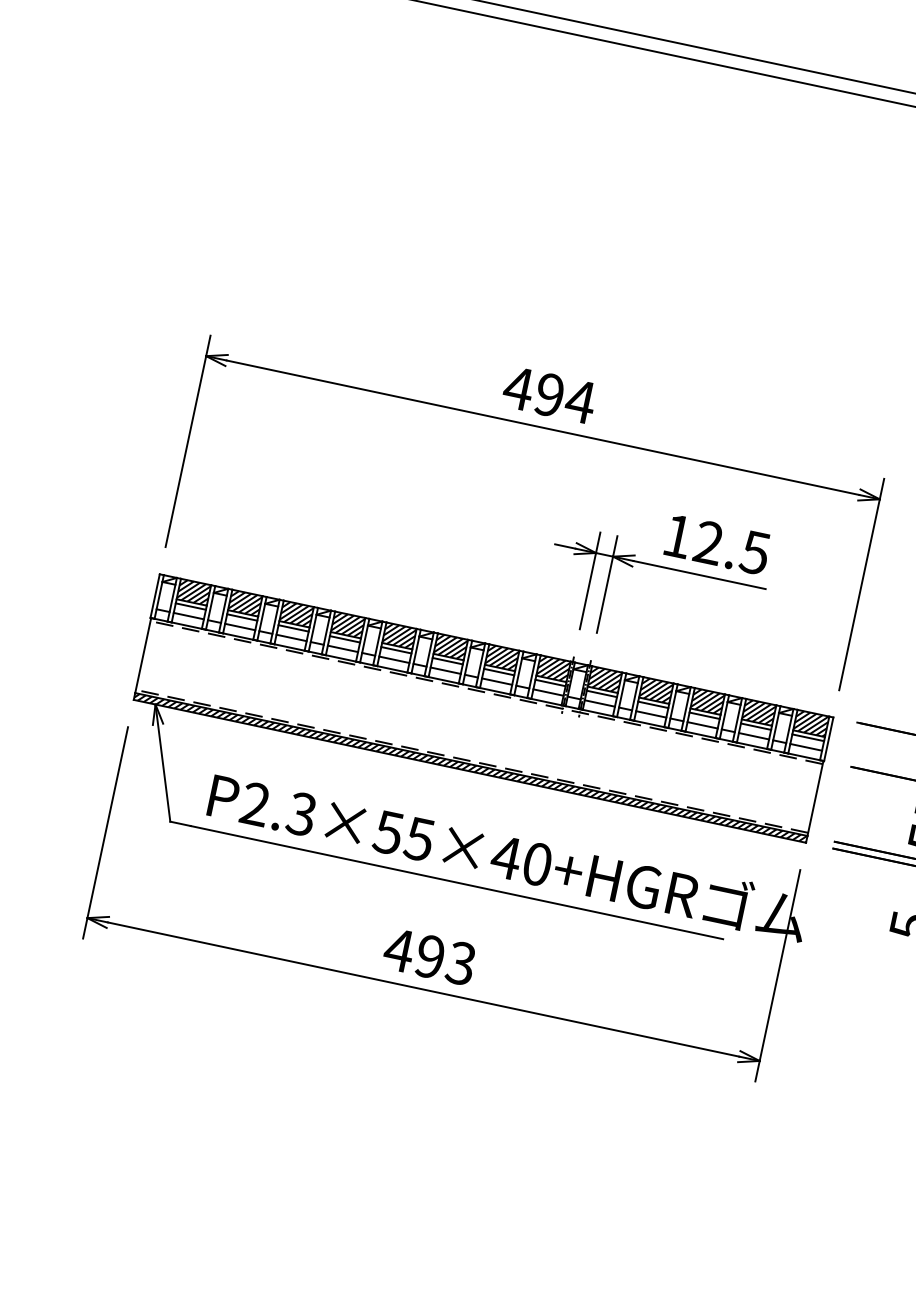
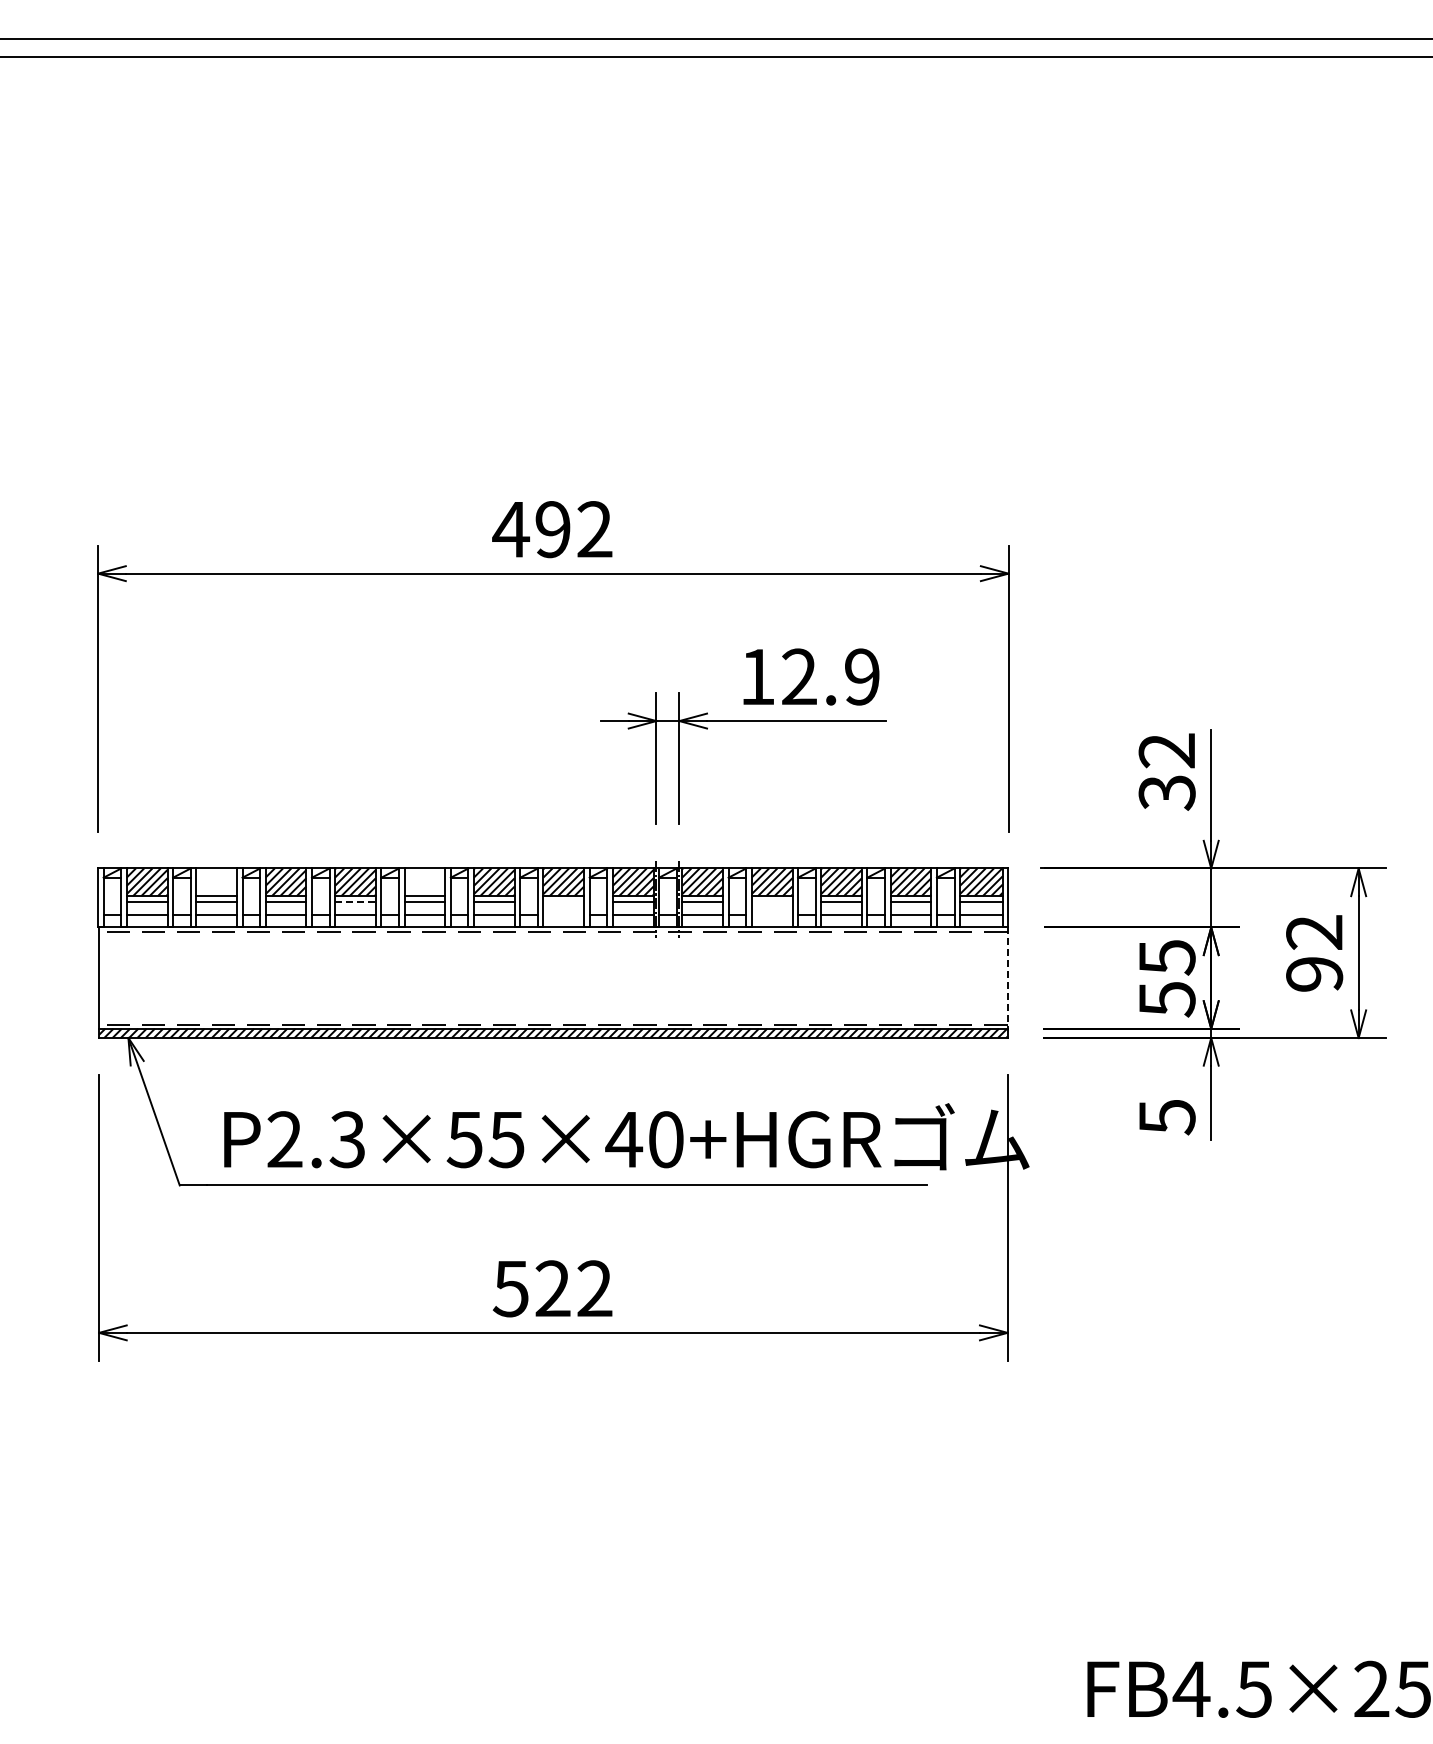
text: (580, 401) -> (594, 529), 494 -> 492
text: (754, 552) -> (861, 676), 12.5 -> 12.9
hatch: (245, 603) -> (216, 882), removed
hatch: (399, 636) -> (424, 882), removed
line: (345, 639) -> (356, 901), solid -> dashed
line: (498, 671) -> (563, 901), removed
line: (496, 681) -> (563, 914), removed
line: (652, 704) -> (771, 901), removed
line: (650, 714) -> (771, 914), removed
line: (815, 798) -> (1007, 978), solid -> dashed
text: (429, 956) -> (552, 1288), 493 -> 522

